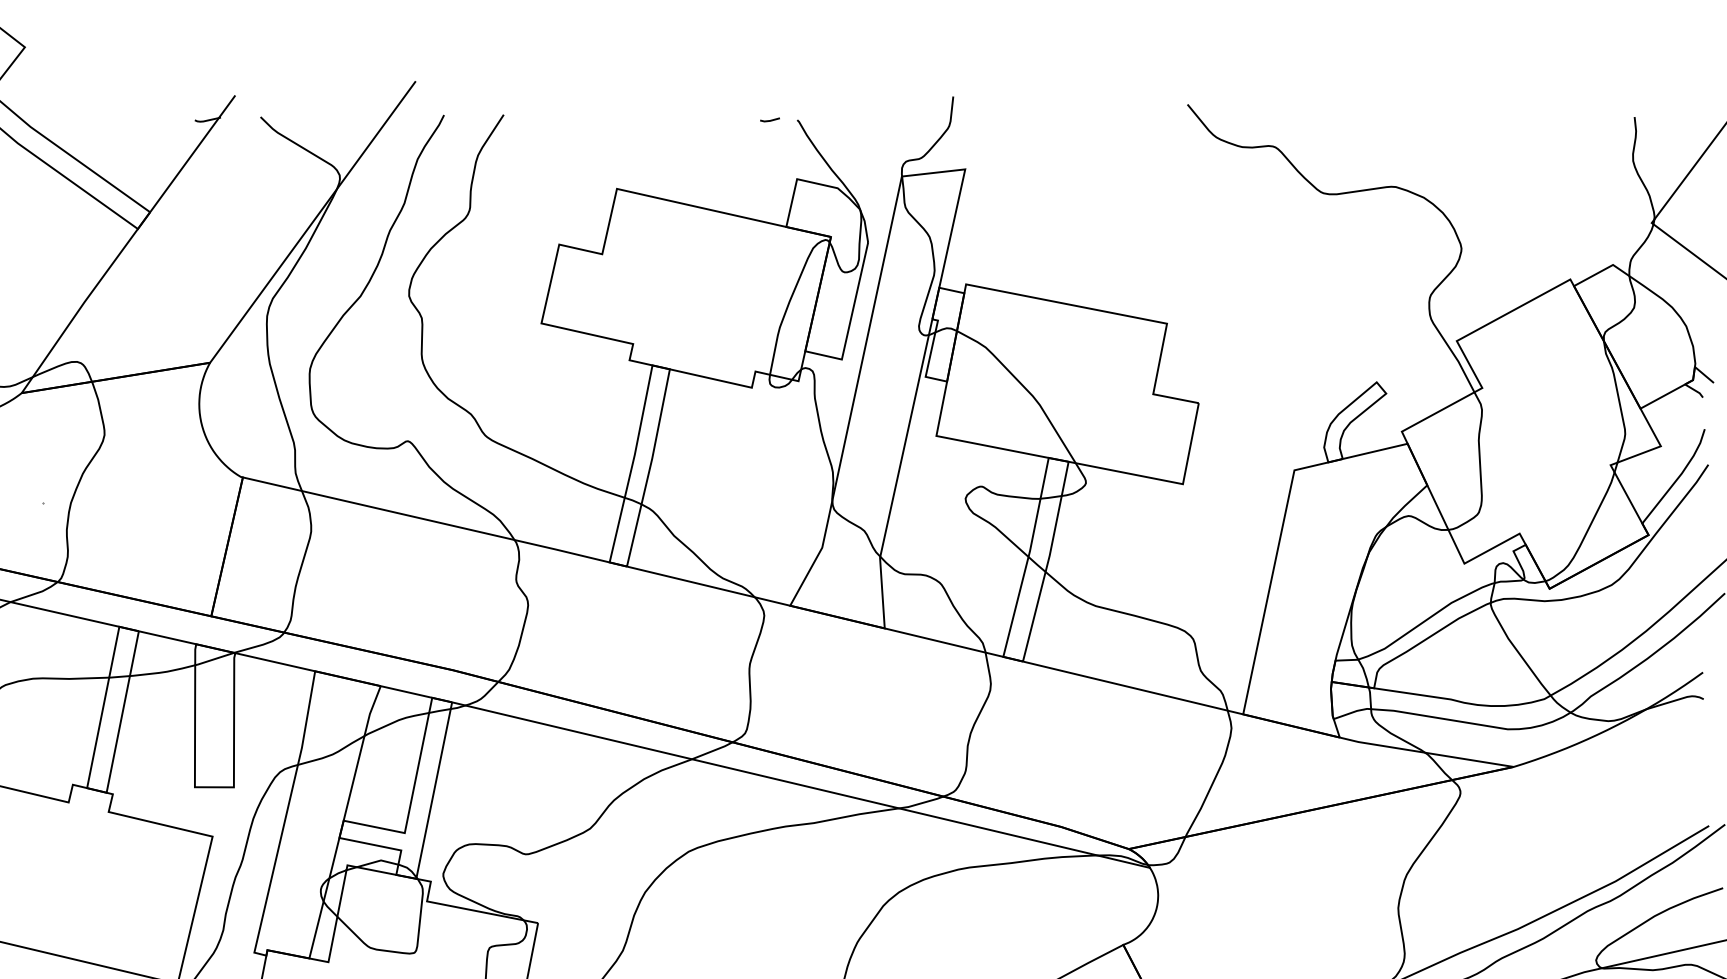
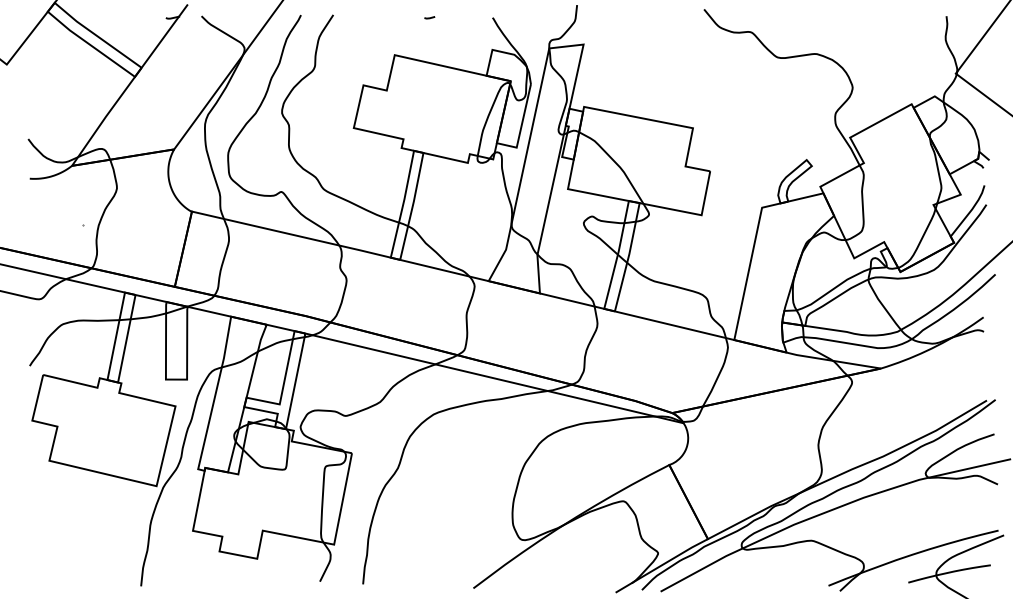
line: (769, 119) -> (429, 17), moved

